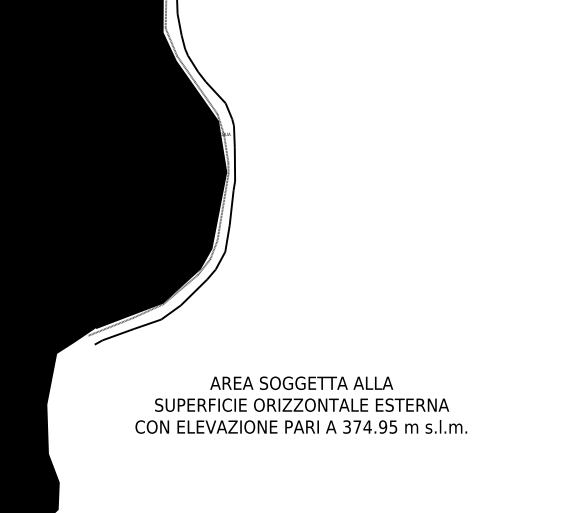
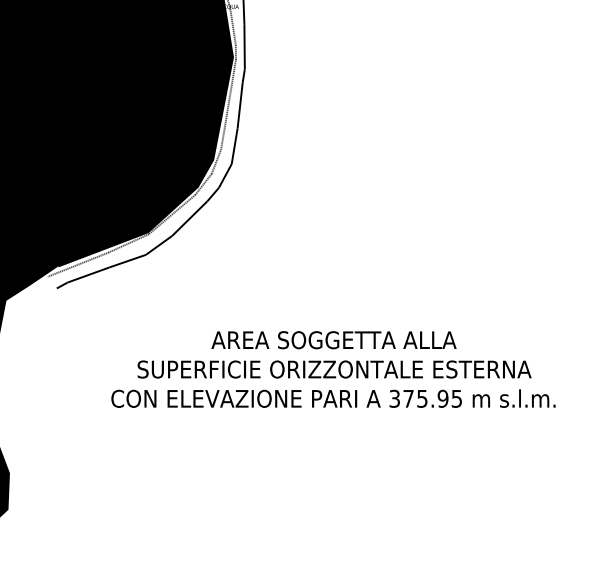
text: (367, 426) -> (422, 398), 374.95 -> 375.95

